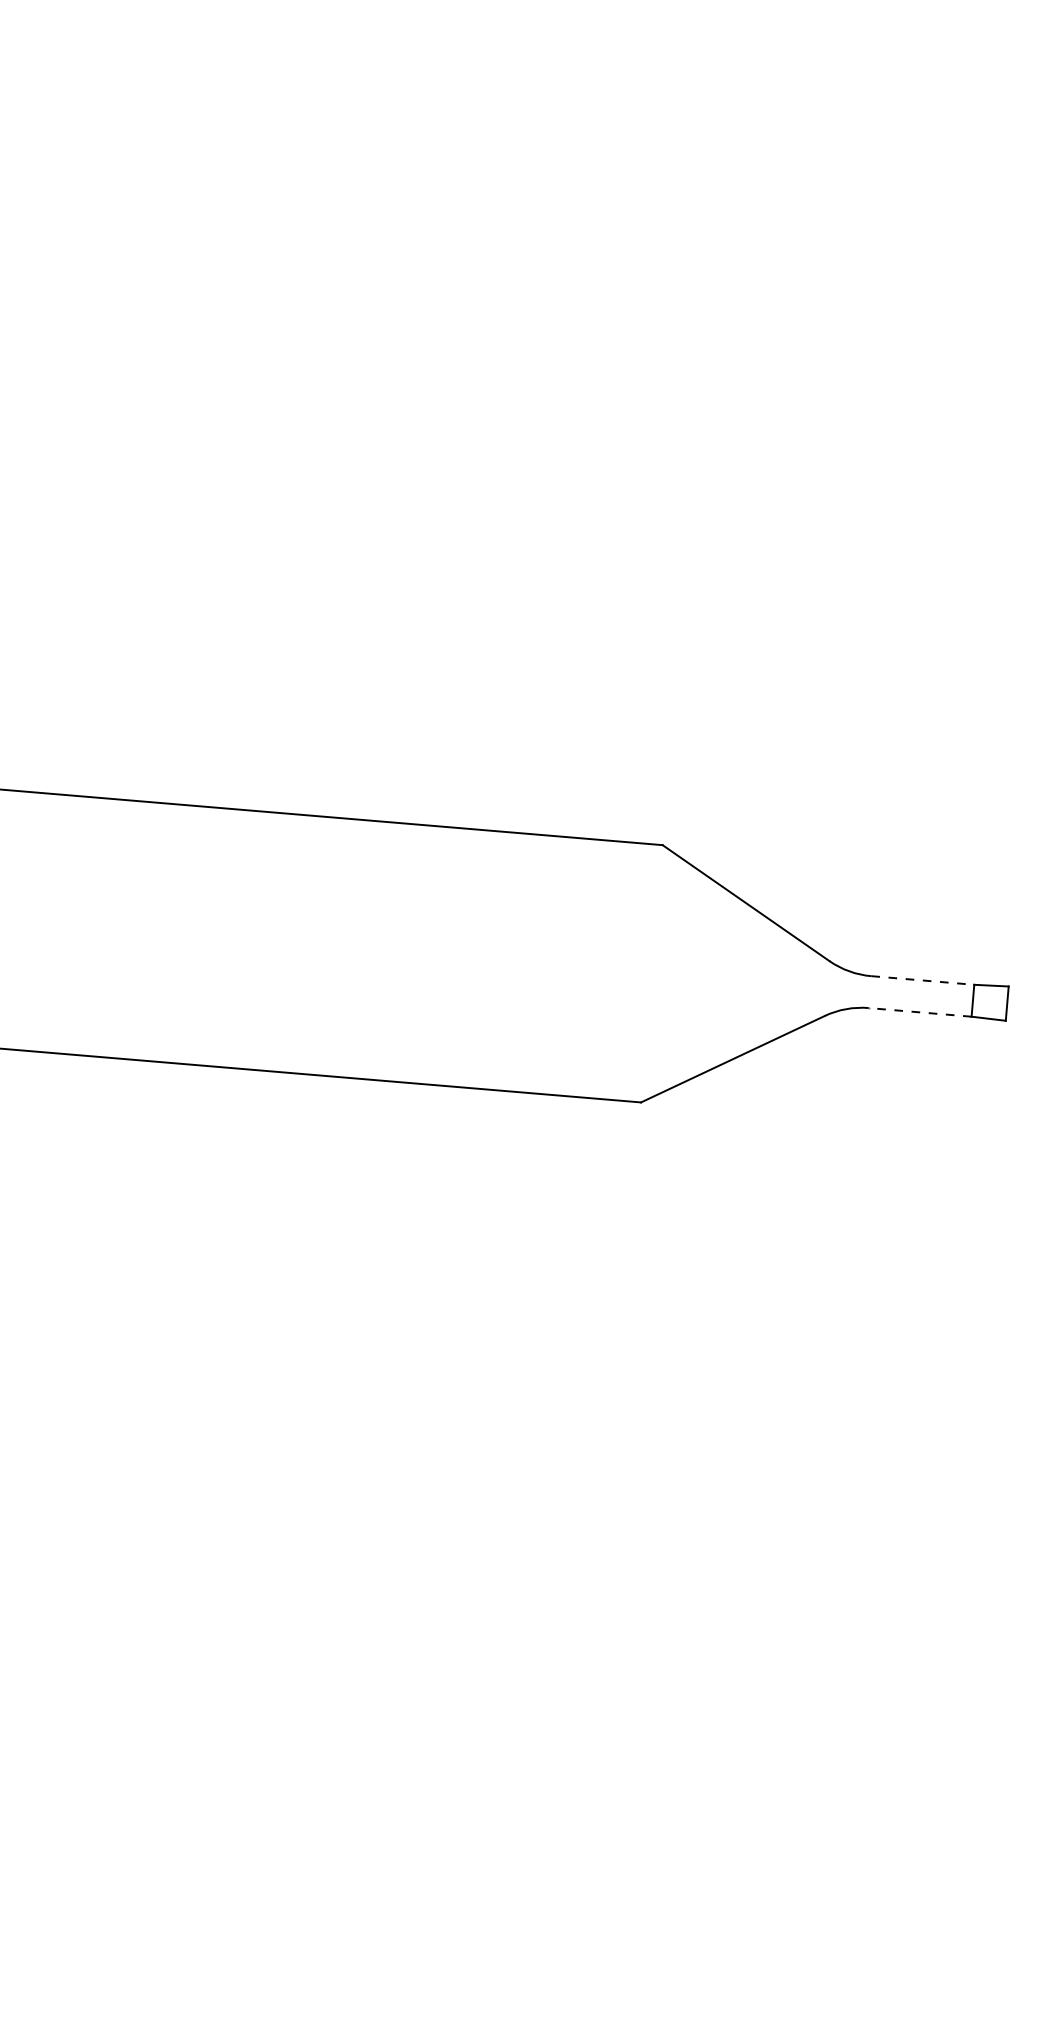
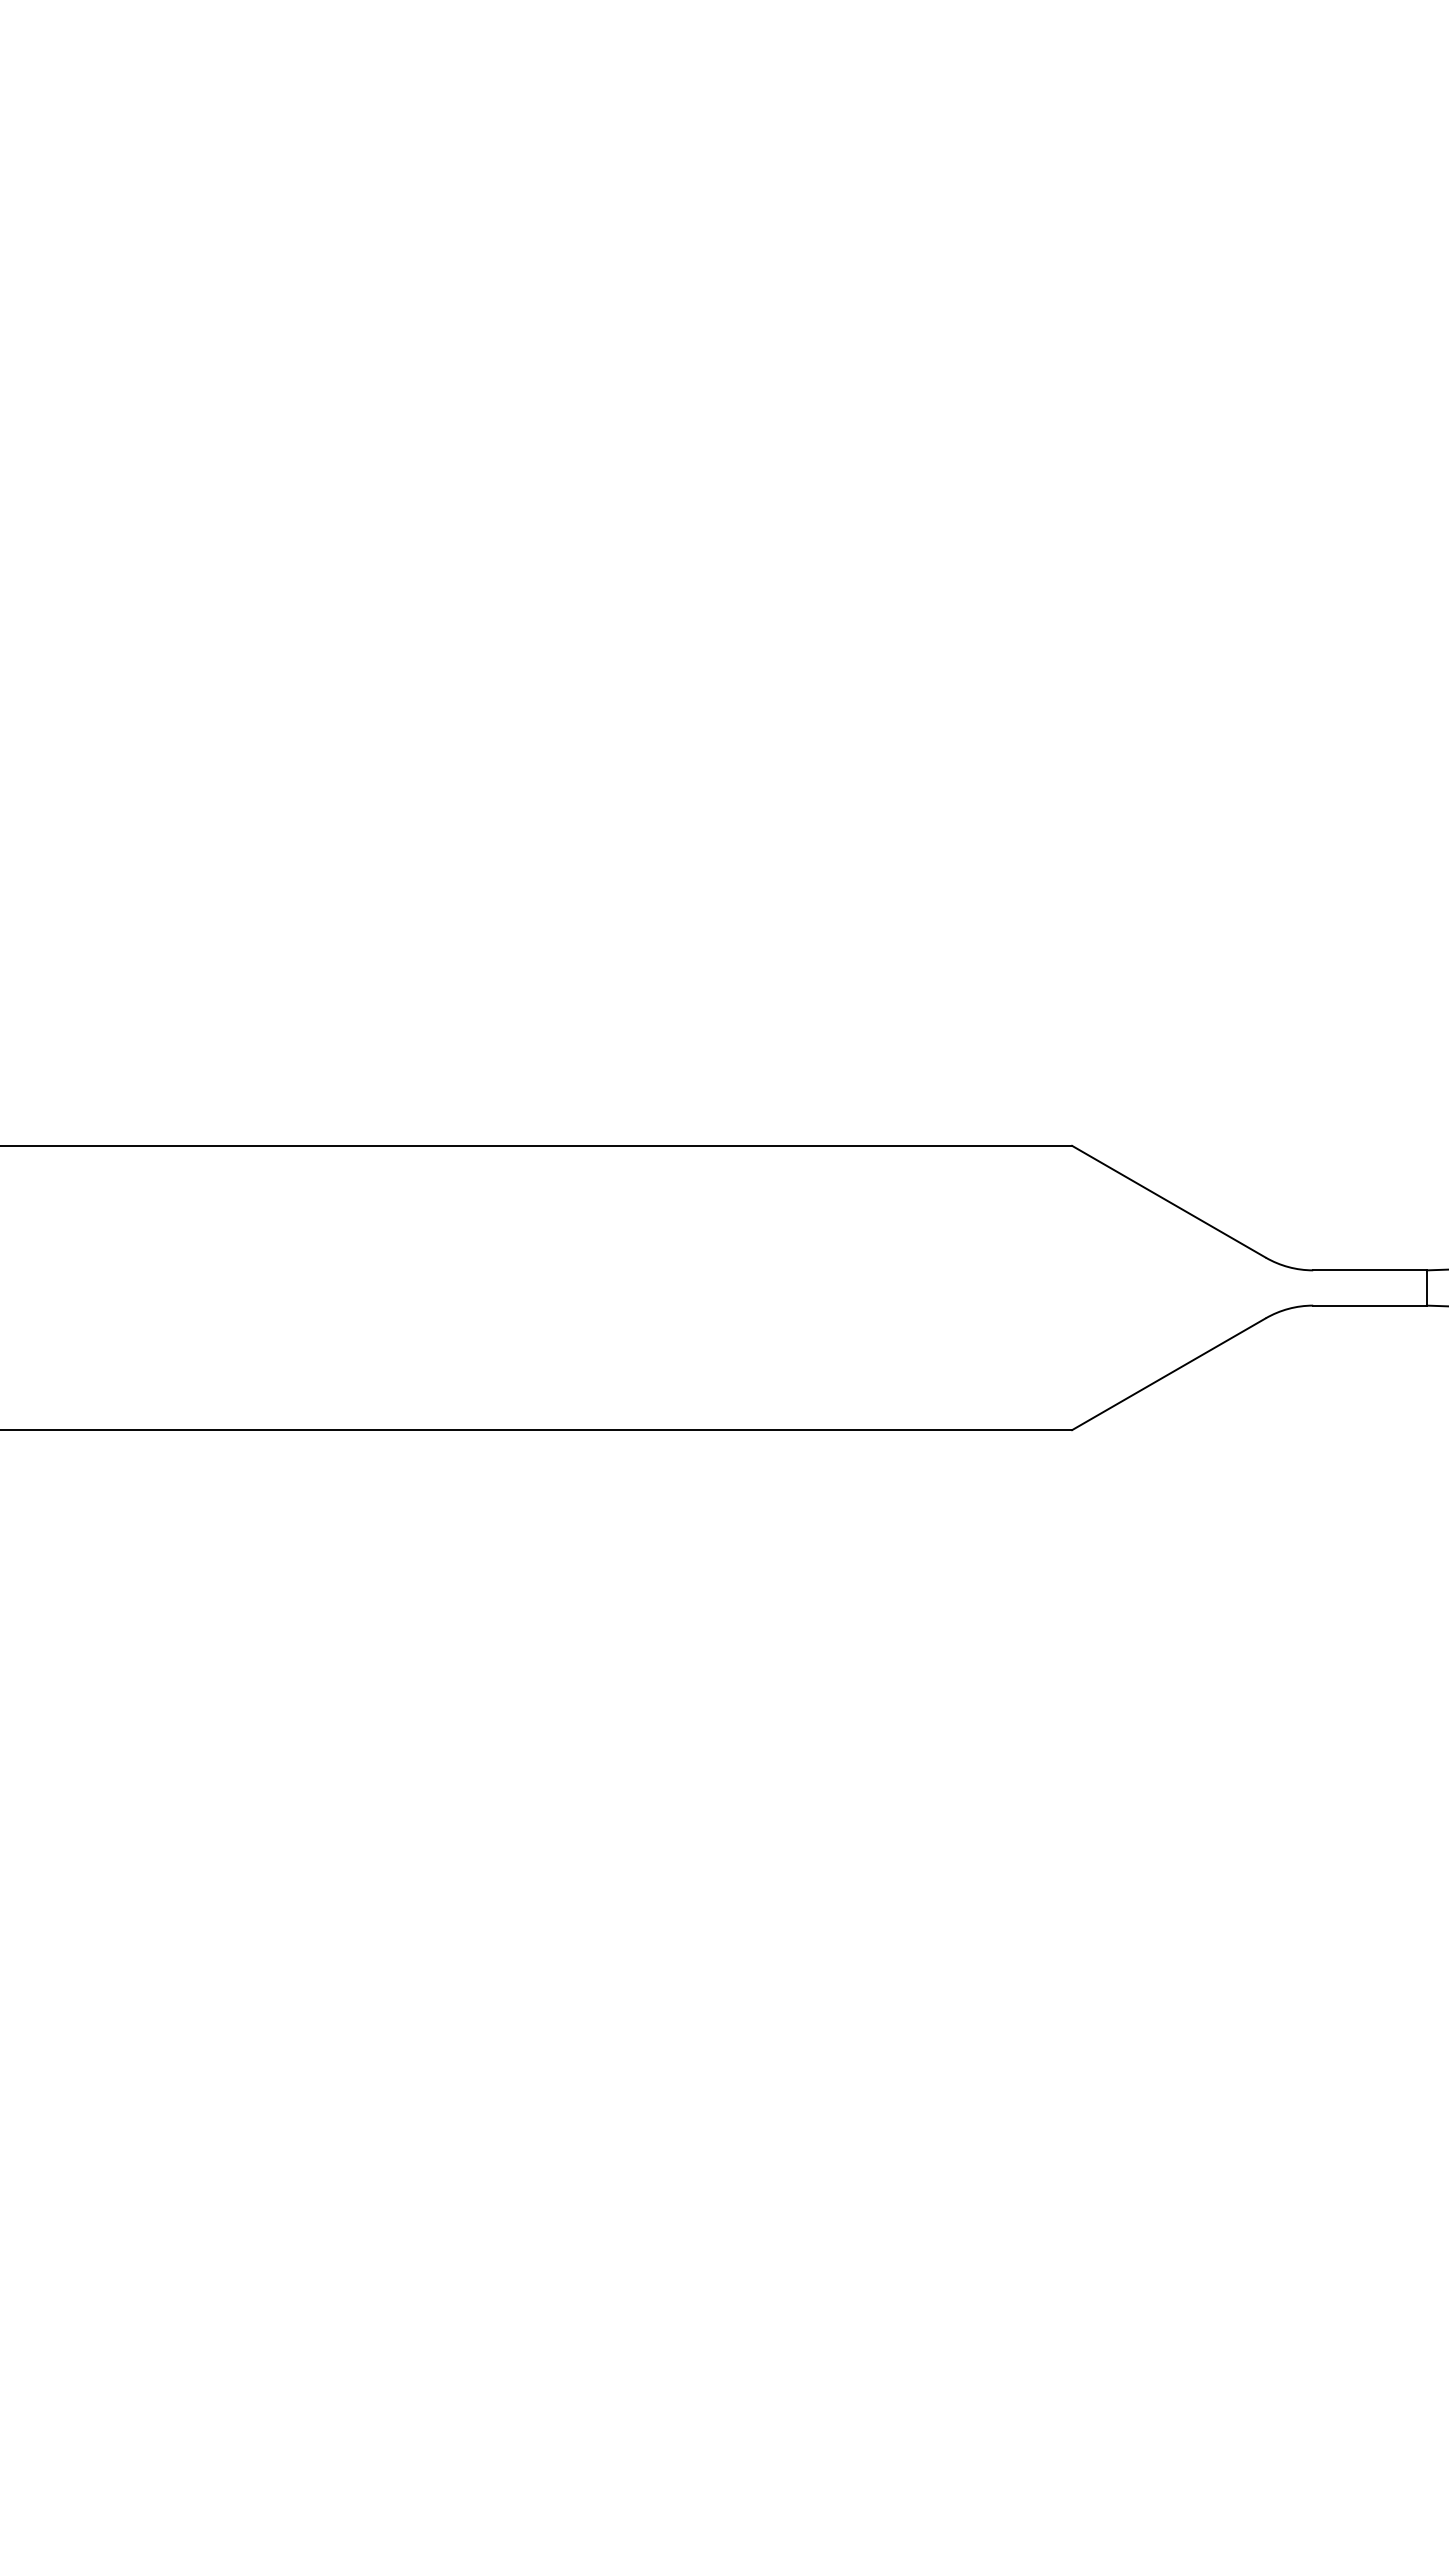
line: (923, 980) -> (1370, 1270), dashed -> solid
line: (920, 1012) -> (1370, 1305), dashed -> solid

